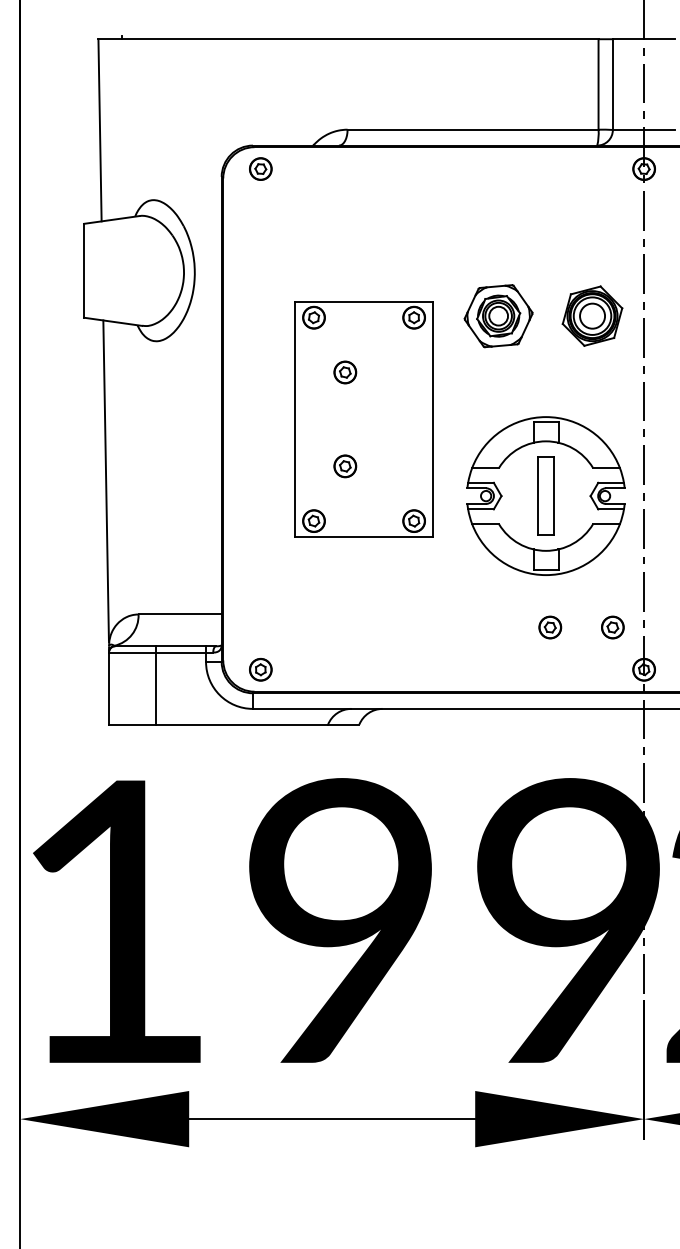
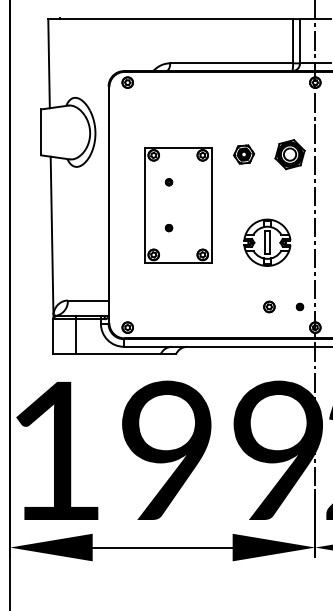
part: (497, 315) -> (243, 154), size x0.6
part: (344, 373) -> (168, 182), size x0.6
part: (344, 465) -> (168, 227), size x0.6
part: (546, 495) -> (267, 242), size x0.6
part: (611, 626) -> (299, 306), size x0.6

